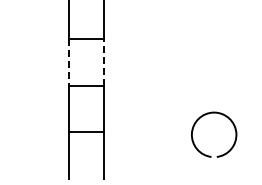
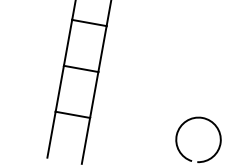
line: (103, 62) -> (102, 49), dashed -> solid
line: (68, 63) -> (67, 43), dashed -> solid

